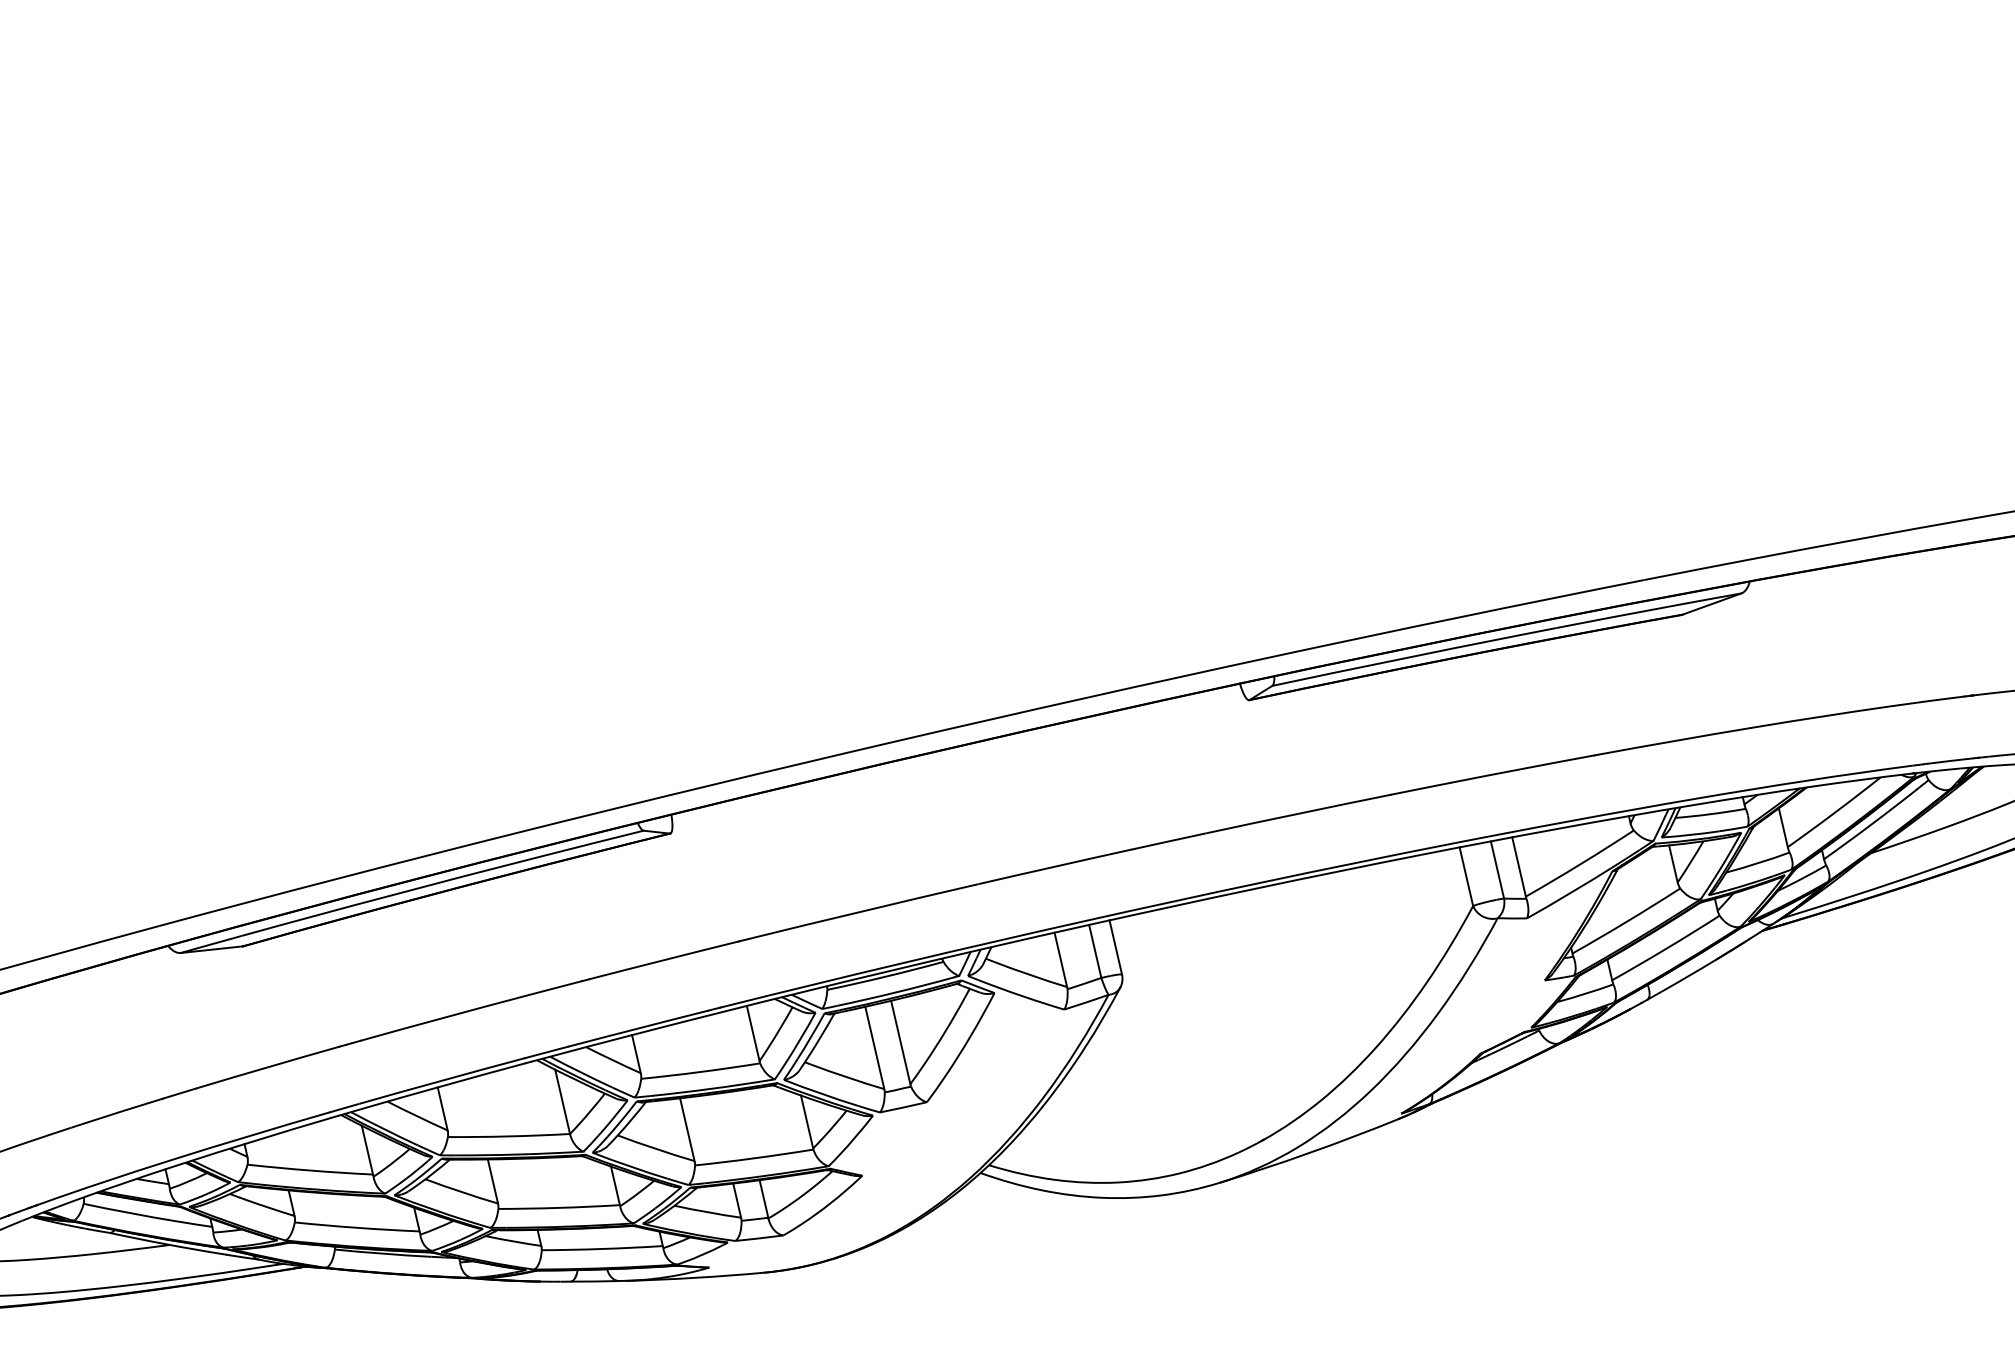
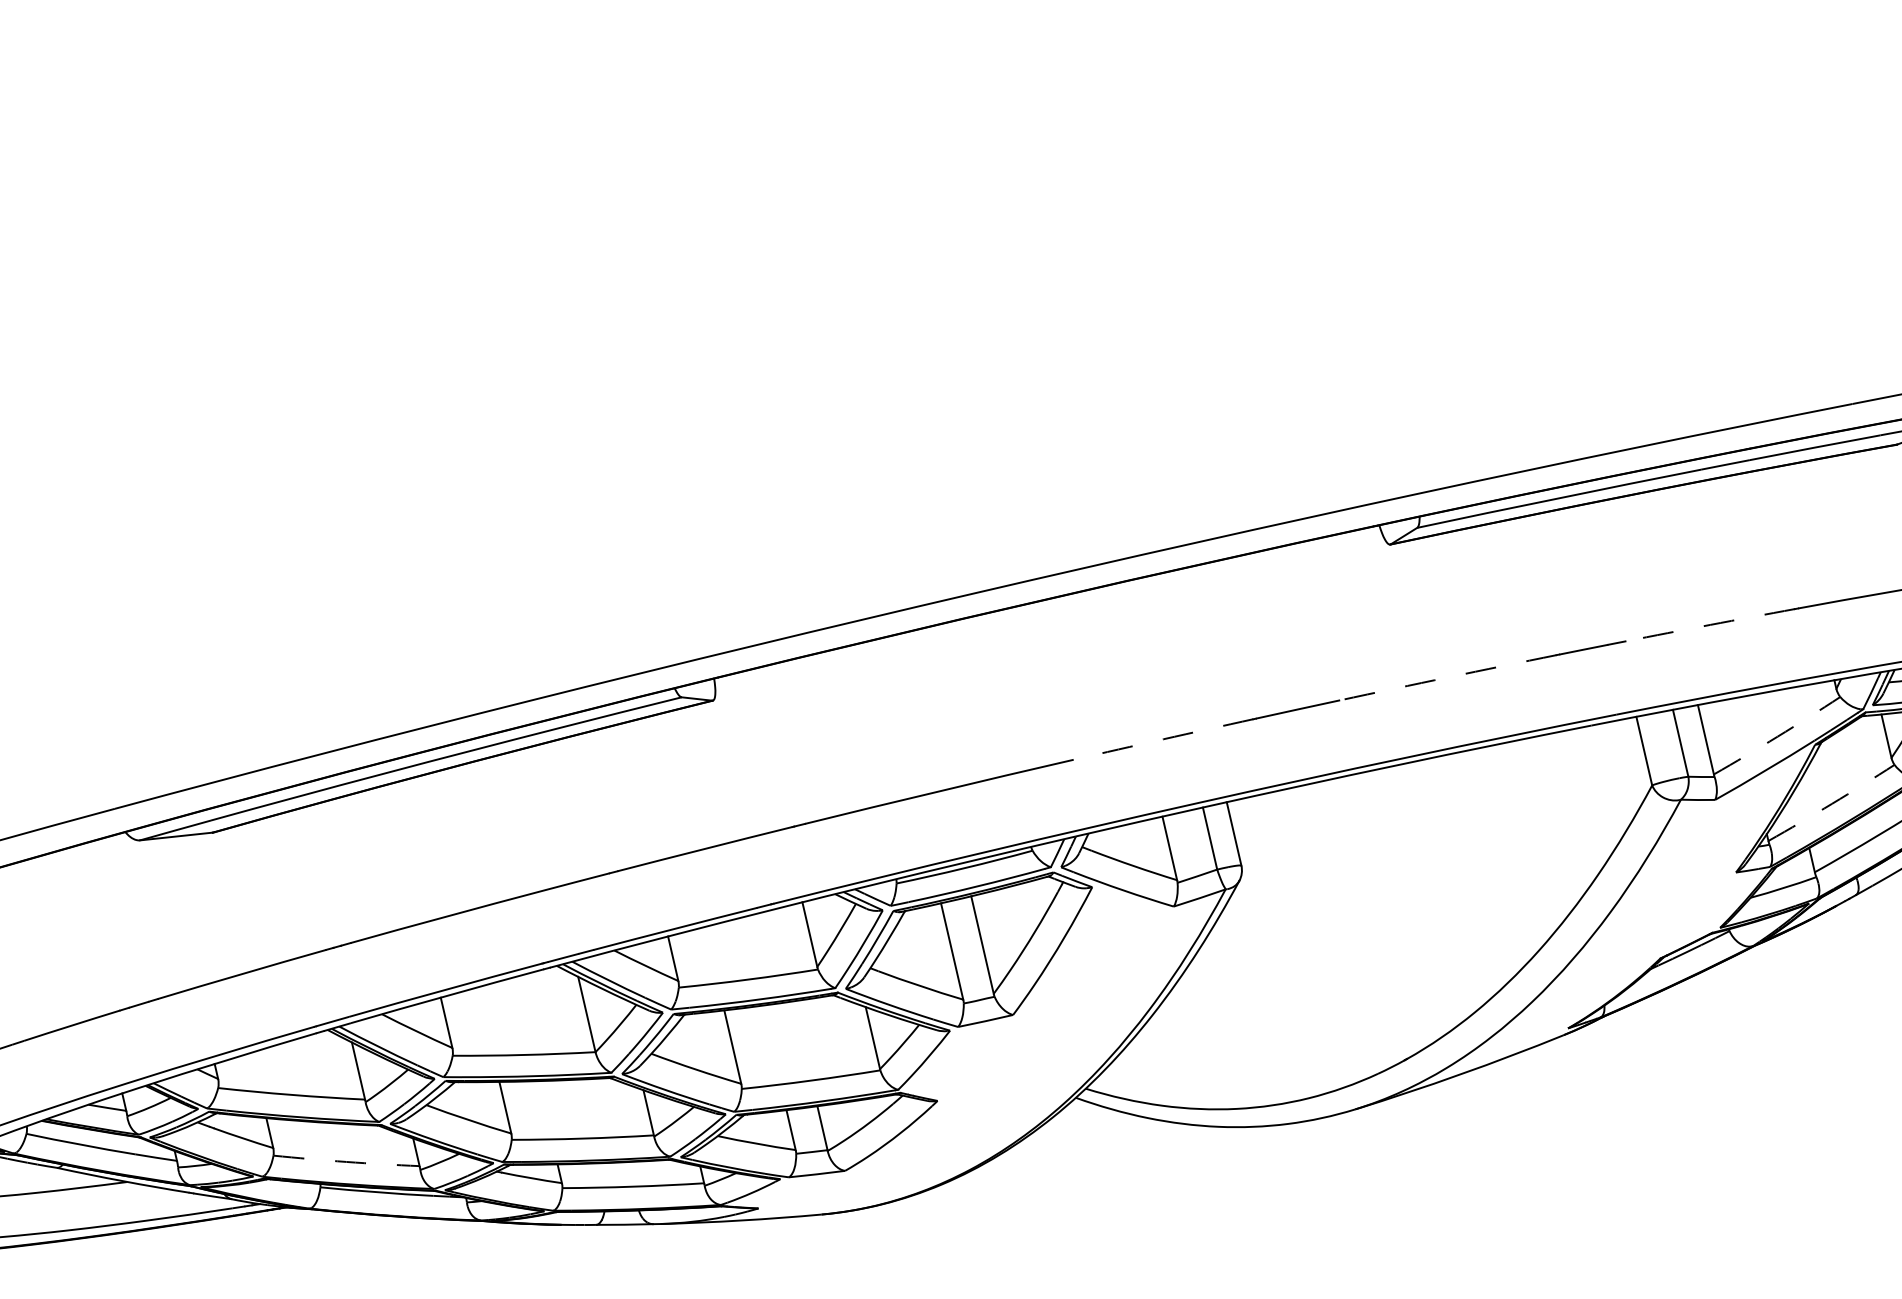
arc: (1522, 768) -> (1709, 624), solid -> dashed
arc: (1298, 813) -> (1447, 677), solid -> dashed
arc: (1580, 864) -> (1777, 736), solid -> dashed
arc: (1055, 866) -> (1163, 739), solid -> dashed
arc: (1626, 921) -> (1831, 803), solid -> dashed
arc: (357, 1227) -> (346, 1161), solid -> dashed

